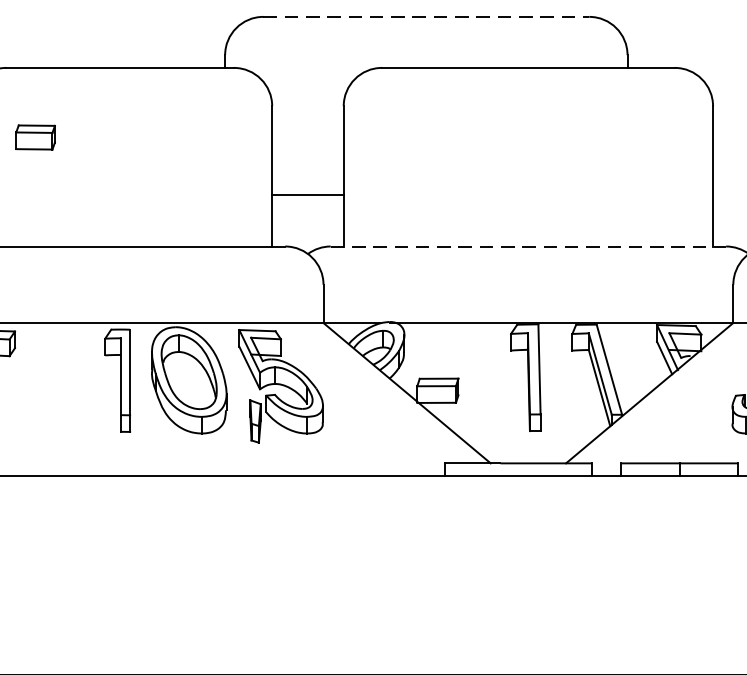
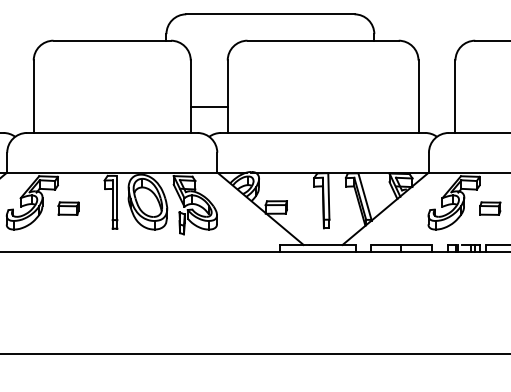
line: (426, 17) -> (270, 14), dashed -> solid
part: (35, 137) -> (68, 208), moved
line: (529, 245) -> (323, 132), dashed -> solid

